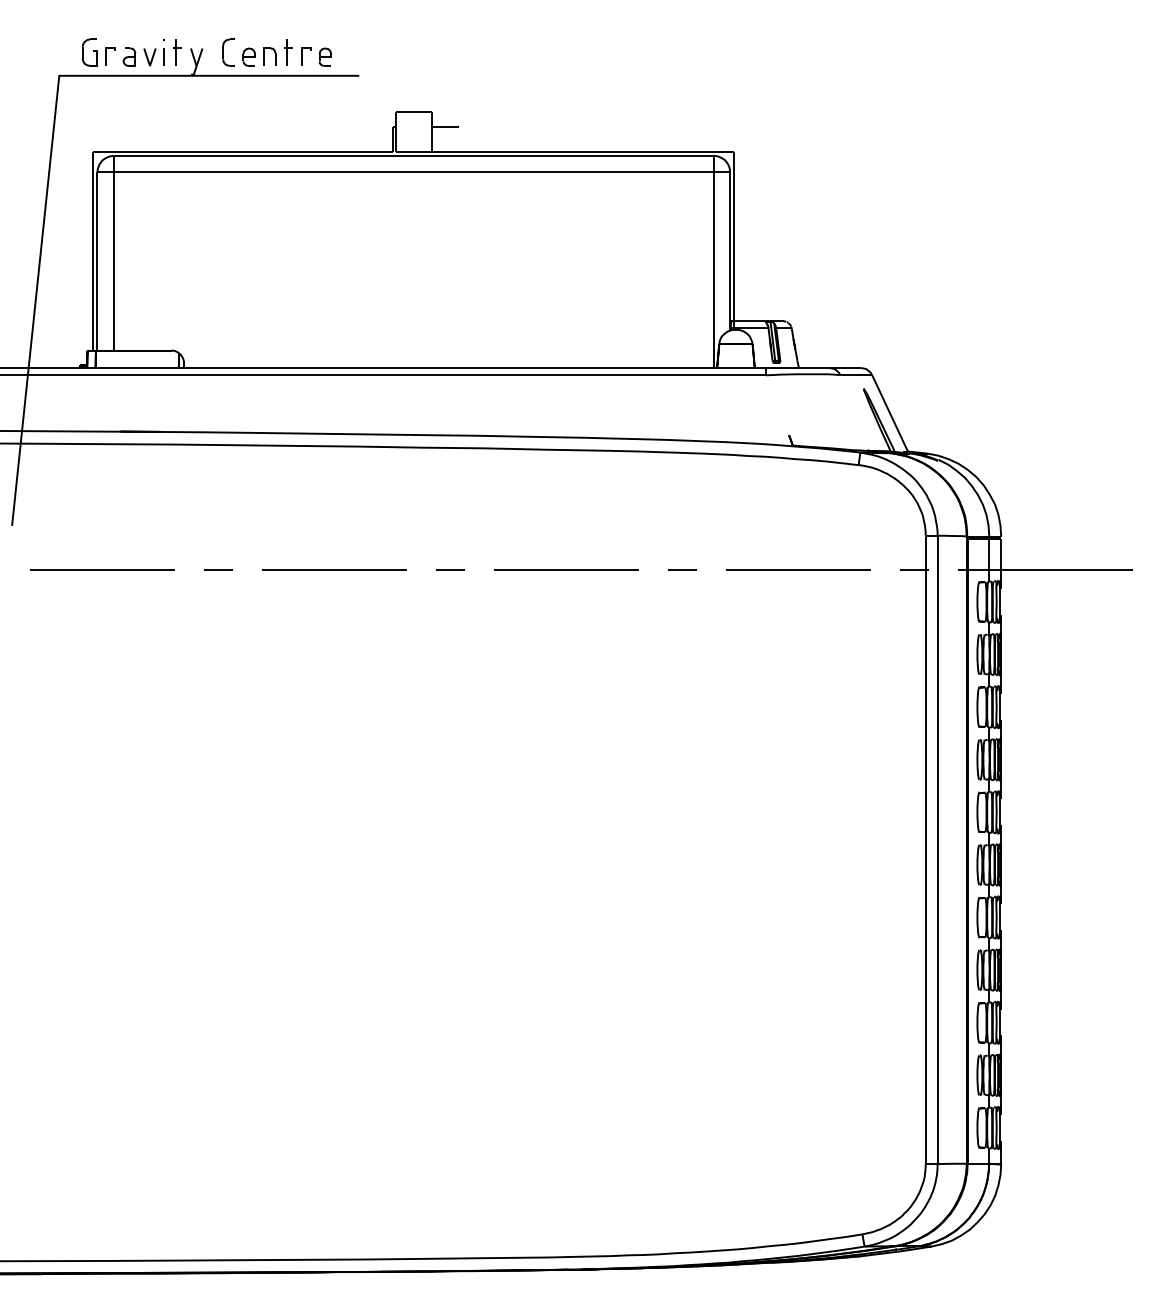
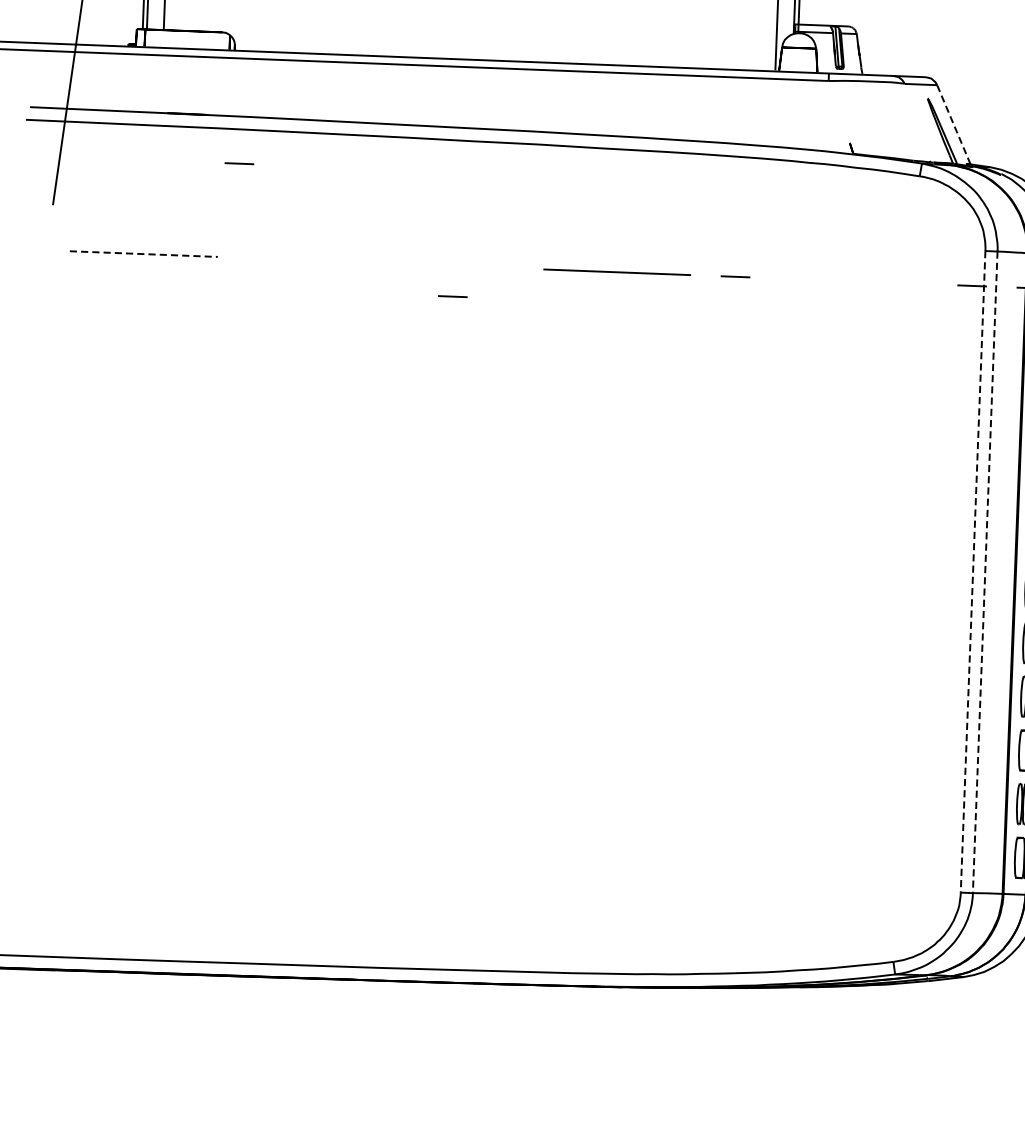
line: (889, 413) -> (953, 124), solid -> dashed
line: (218, 569) -> (239, 162), moved
line: (334, 569) -> (380, 262), removed
line: (450, 569) -> (452, 295), moved
line: (798, 569) -> (854, 280), removed
line: (103, 570) -> (144, 254), solid -> dashed
line: (925, 850) -> (972, 572), solid -> dashed
line: (937, 850) -> (985, 572), solid -> dashed

